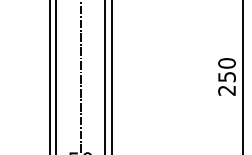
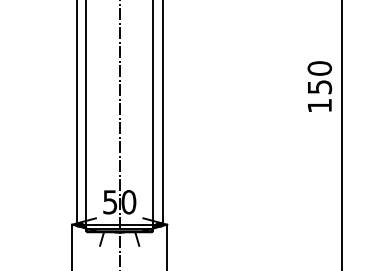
text: (226, 90) -> (319, 105), 250 -> 150

